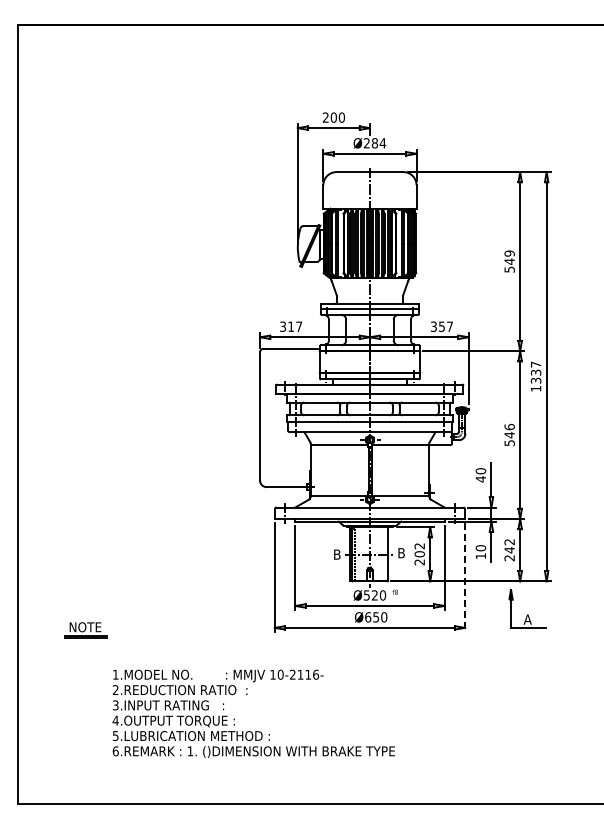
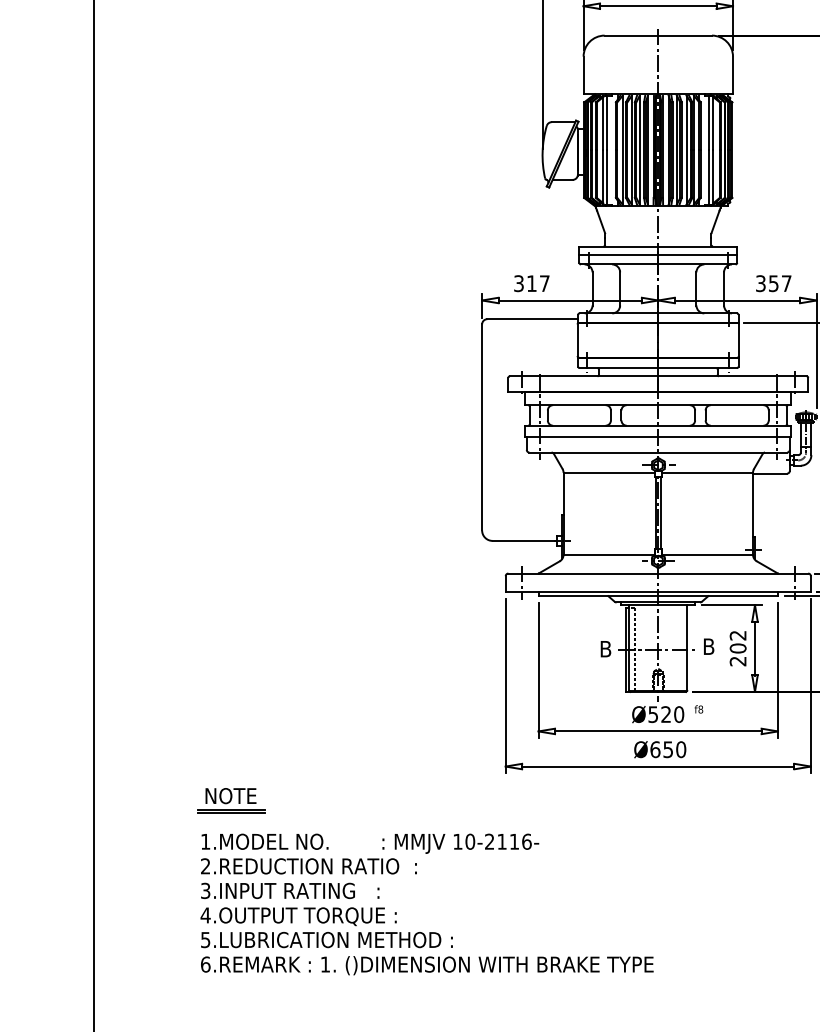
line: (465, 578) -> (811, 687), dashed -> solid
part: (85, 630) -> (230, 801), moved
text: (253, 713) -> (426, 903), moved

